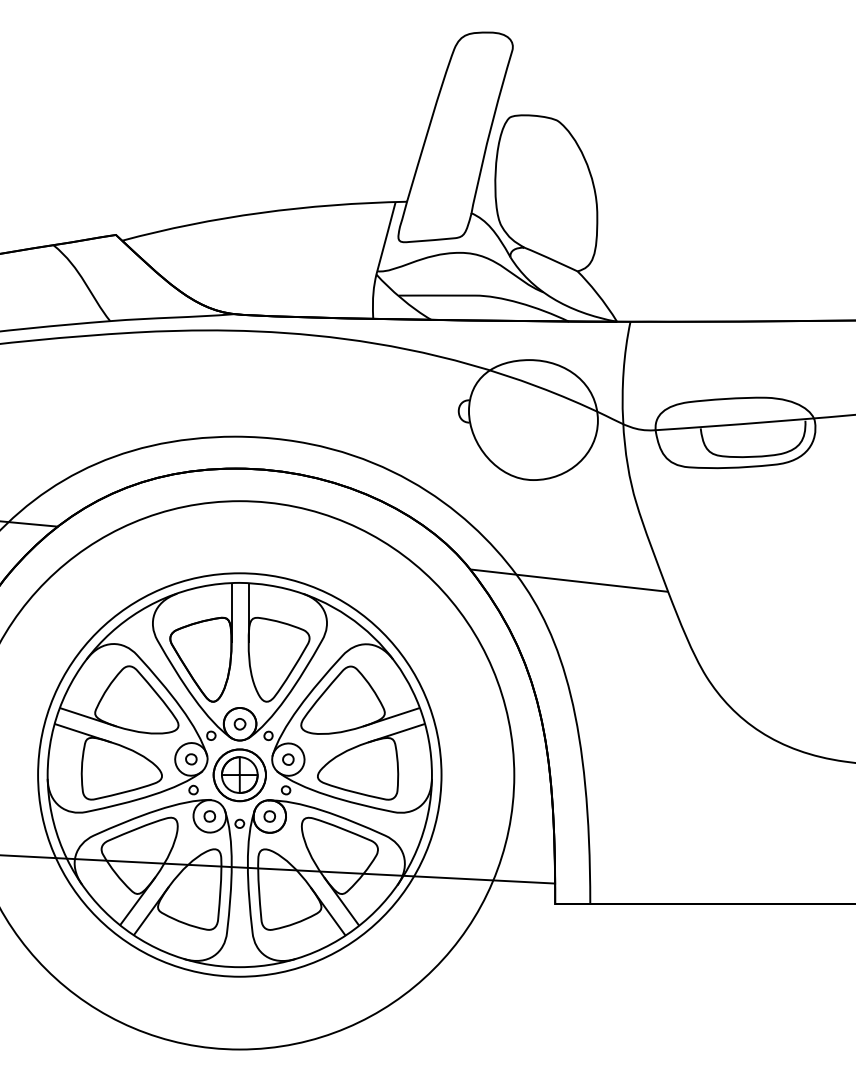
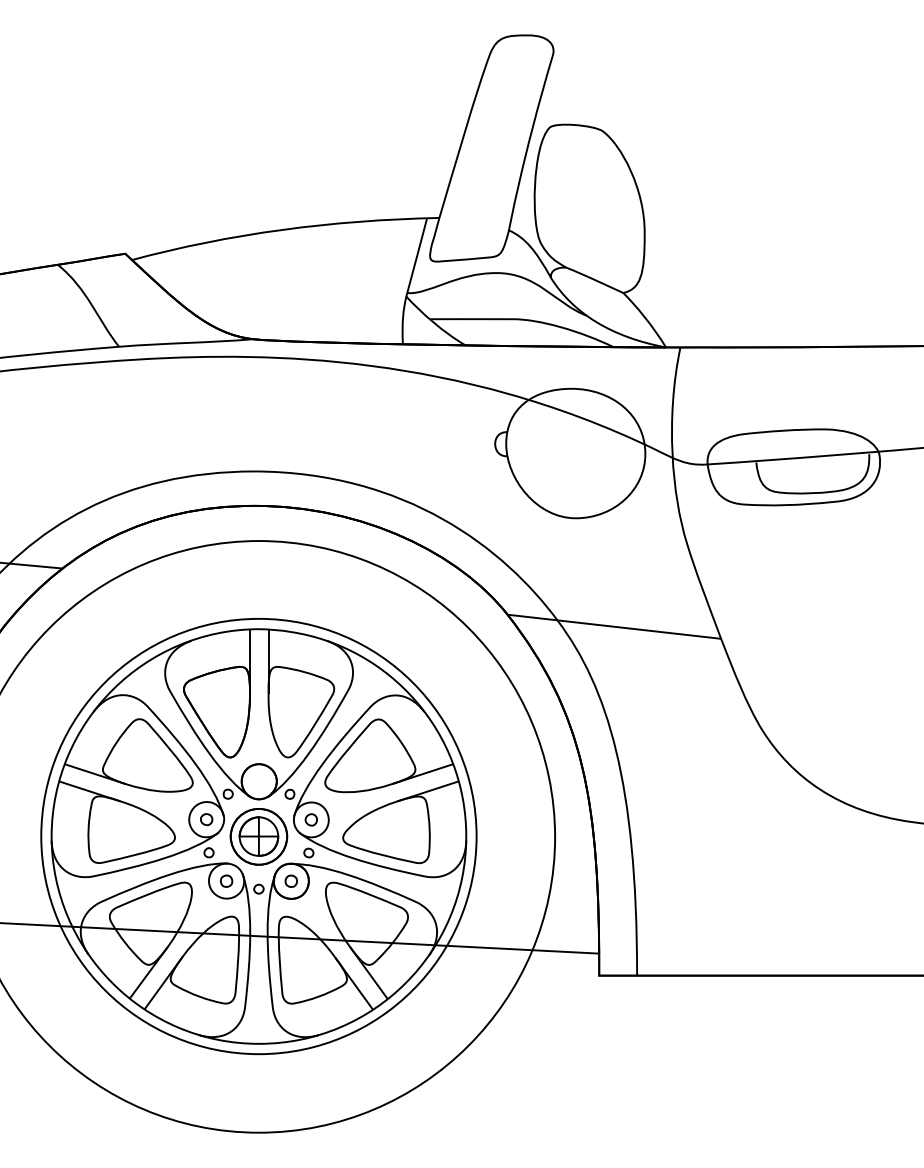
part: (239, 724) -> (258, 781), removed

